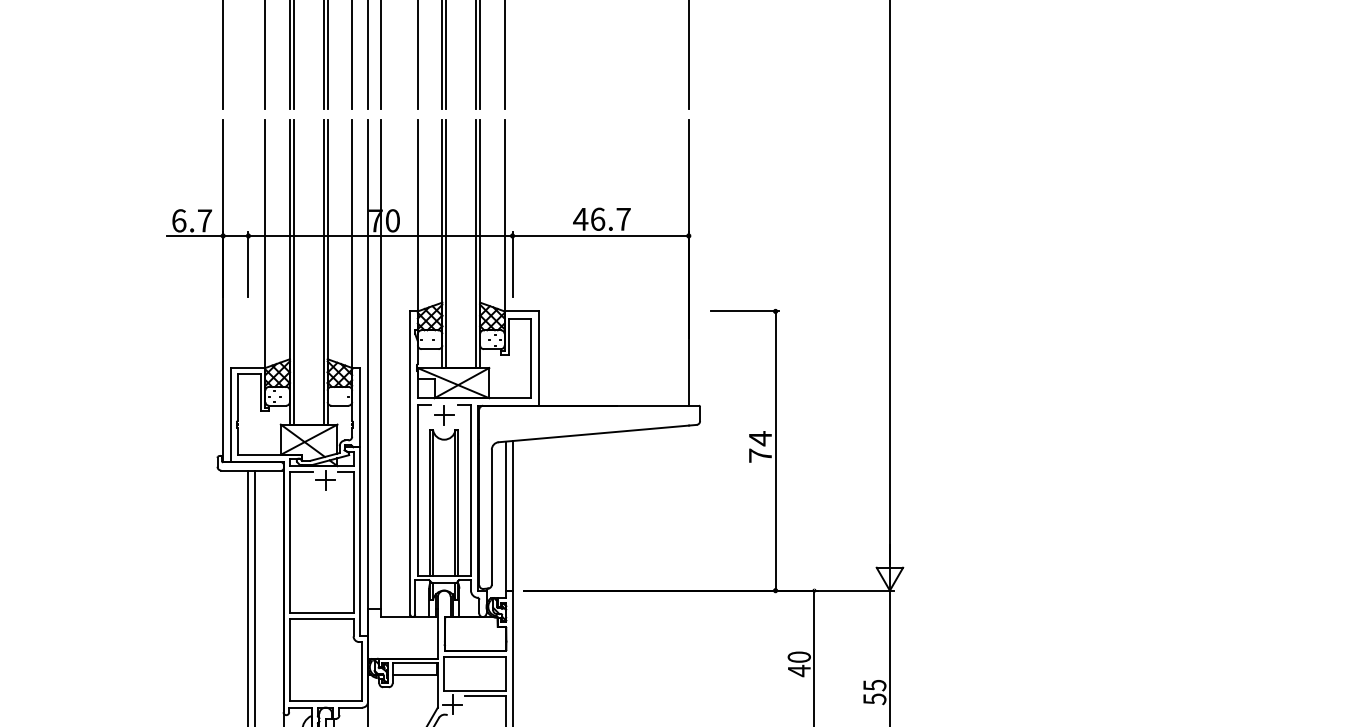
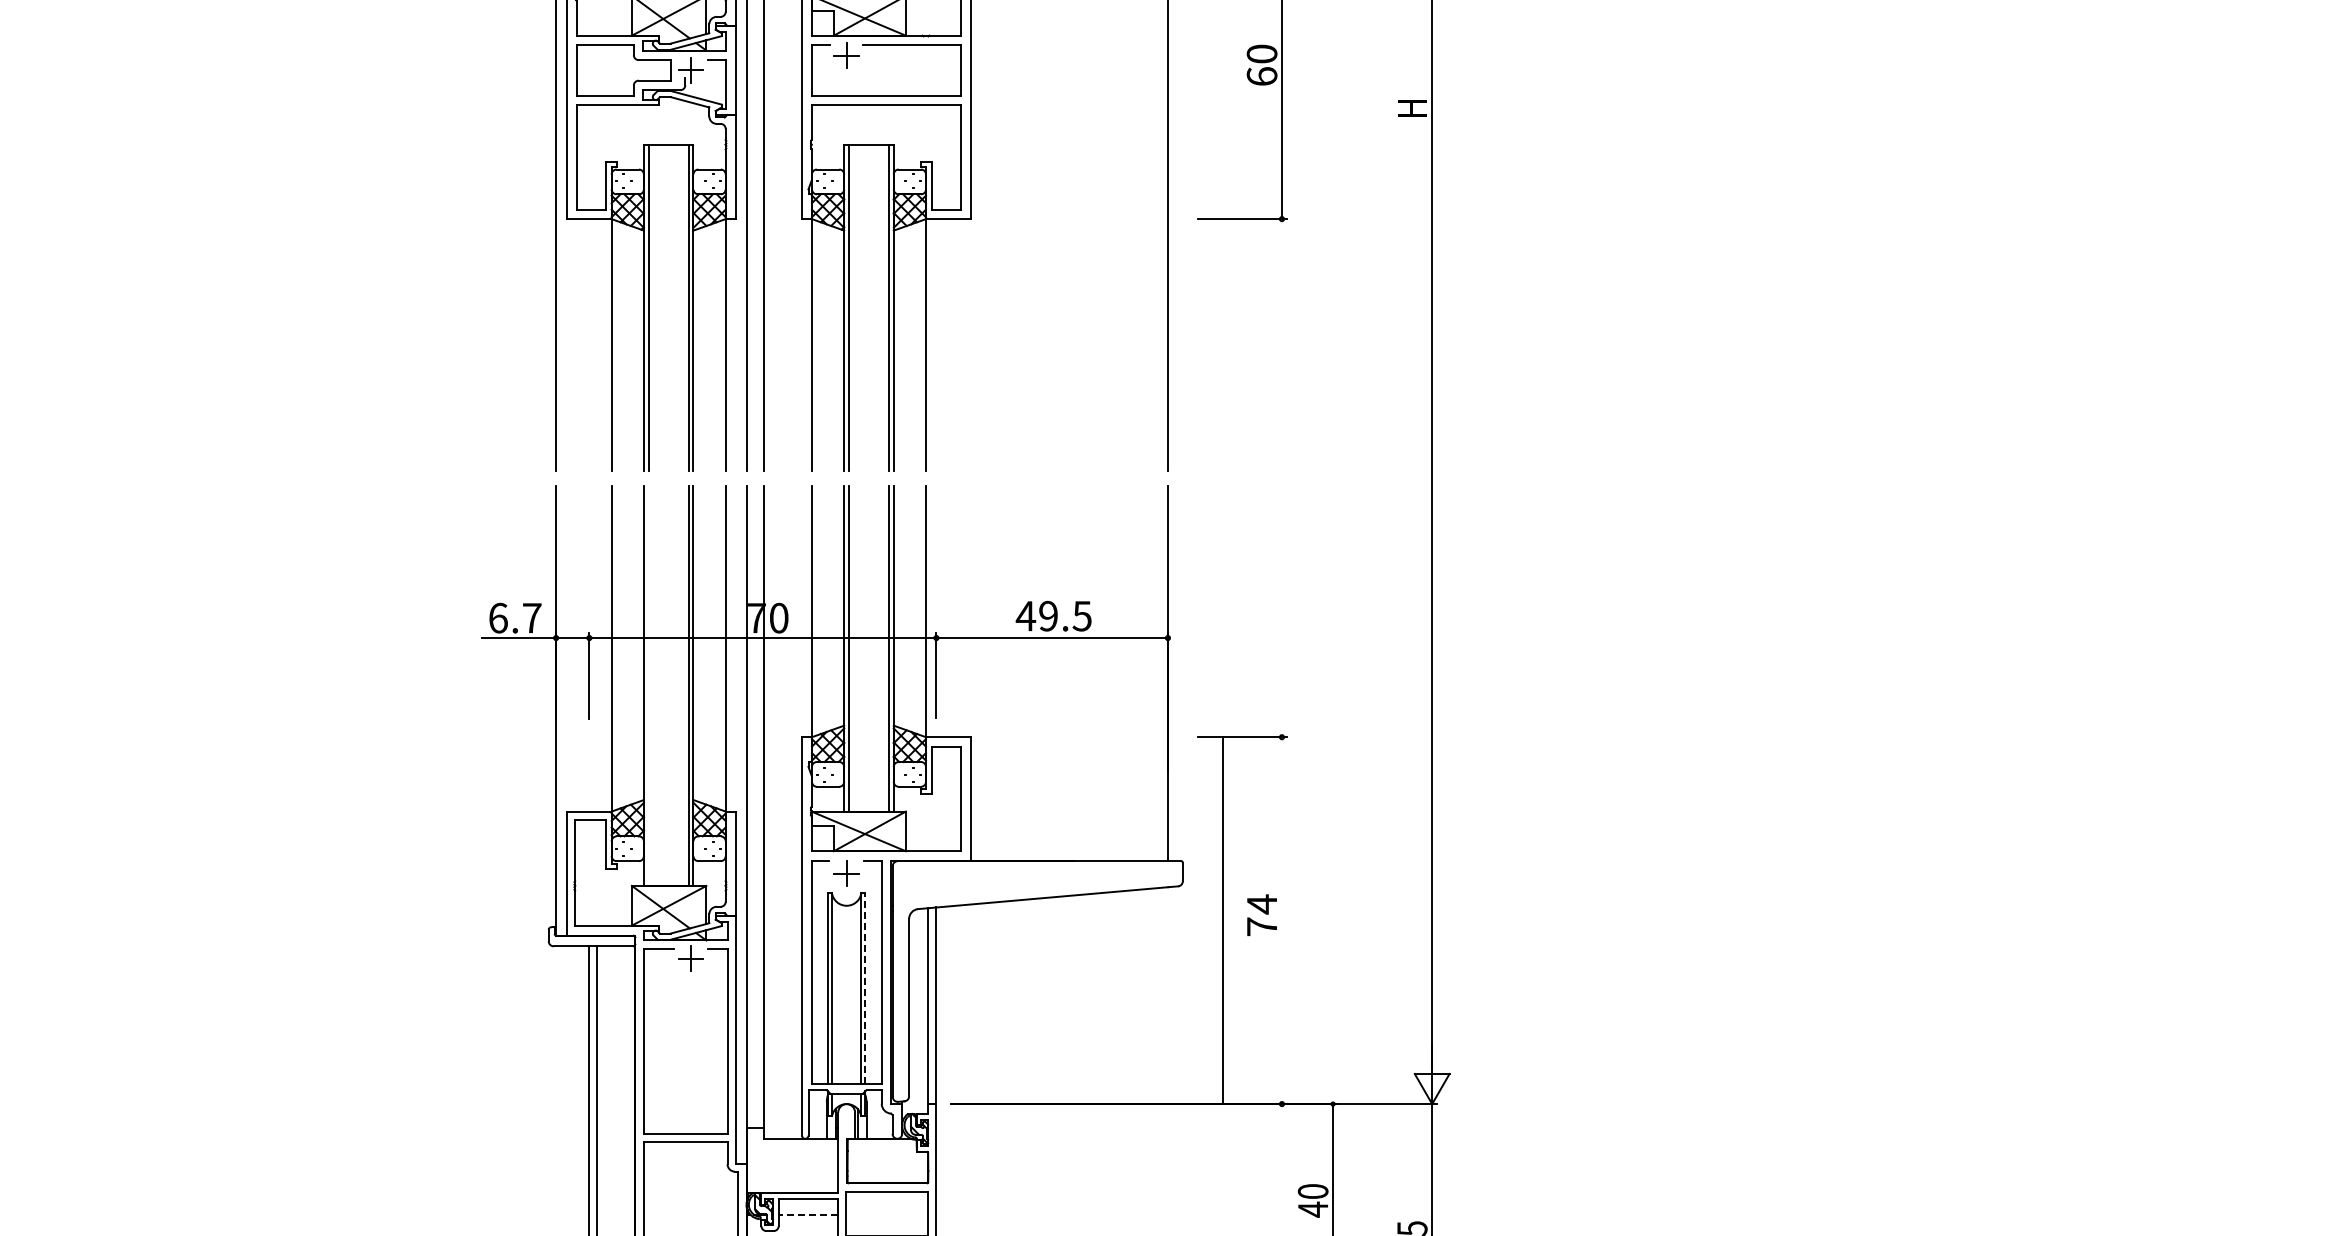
text: (610, 218) -> (1065, 615), 46.7 -> 49.5
line: (293, 272) -> (648, 685), removed
line: (775, 450) -> (1222, 920), moved
line: (458, 502) -> (865, 988), solid -> dashed
line: (414, 674) -> (807, 1214), solid -> dashed

